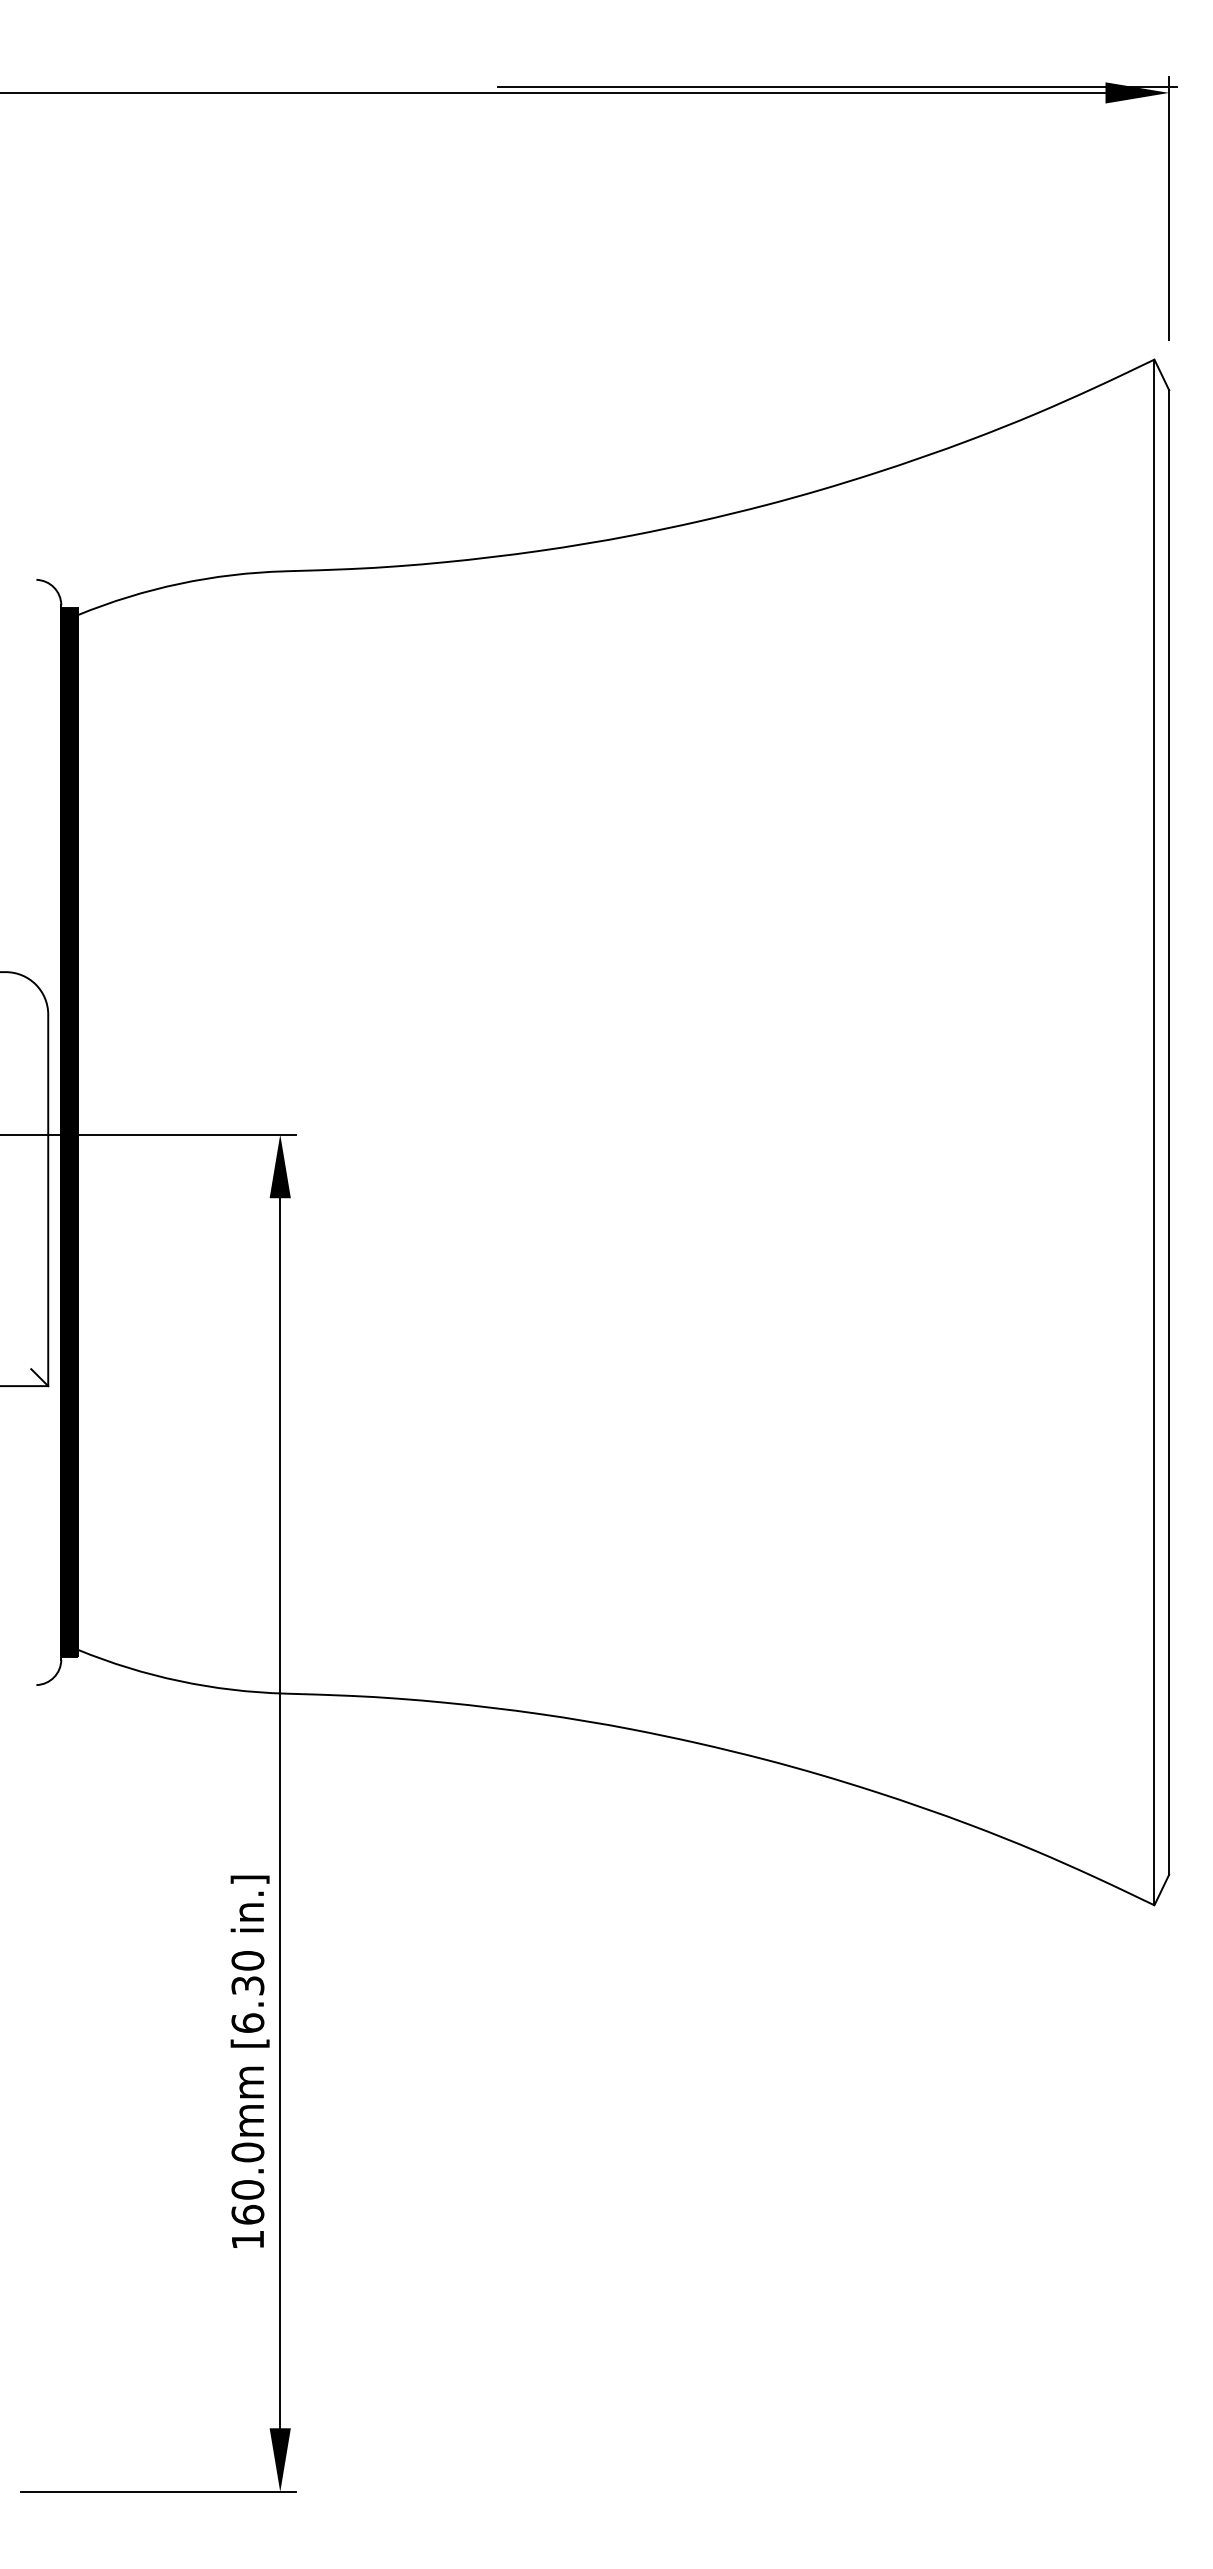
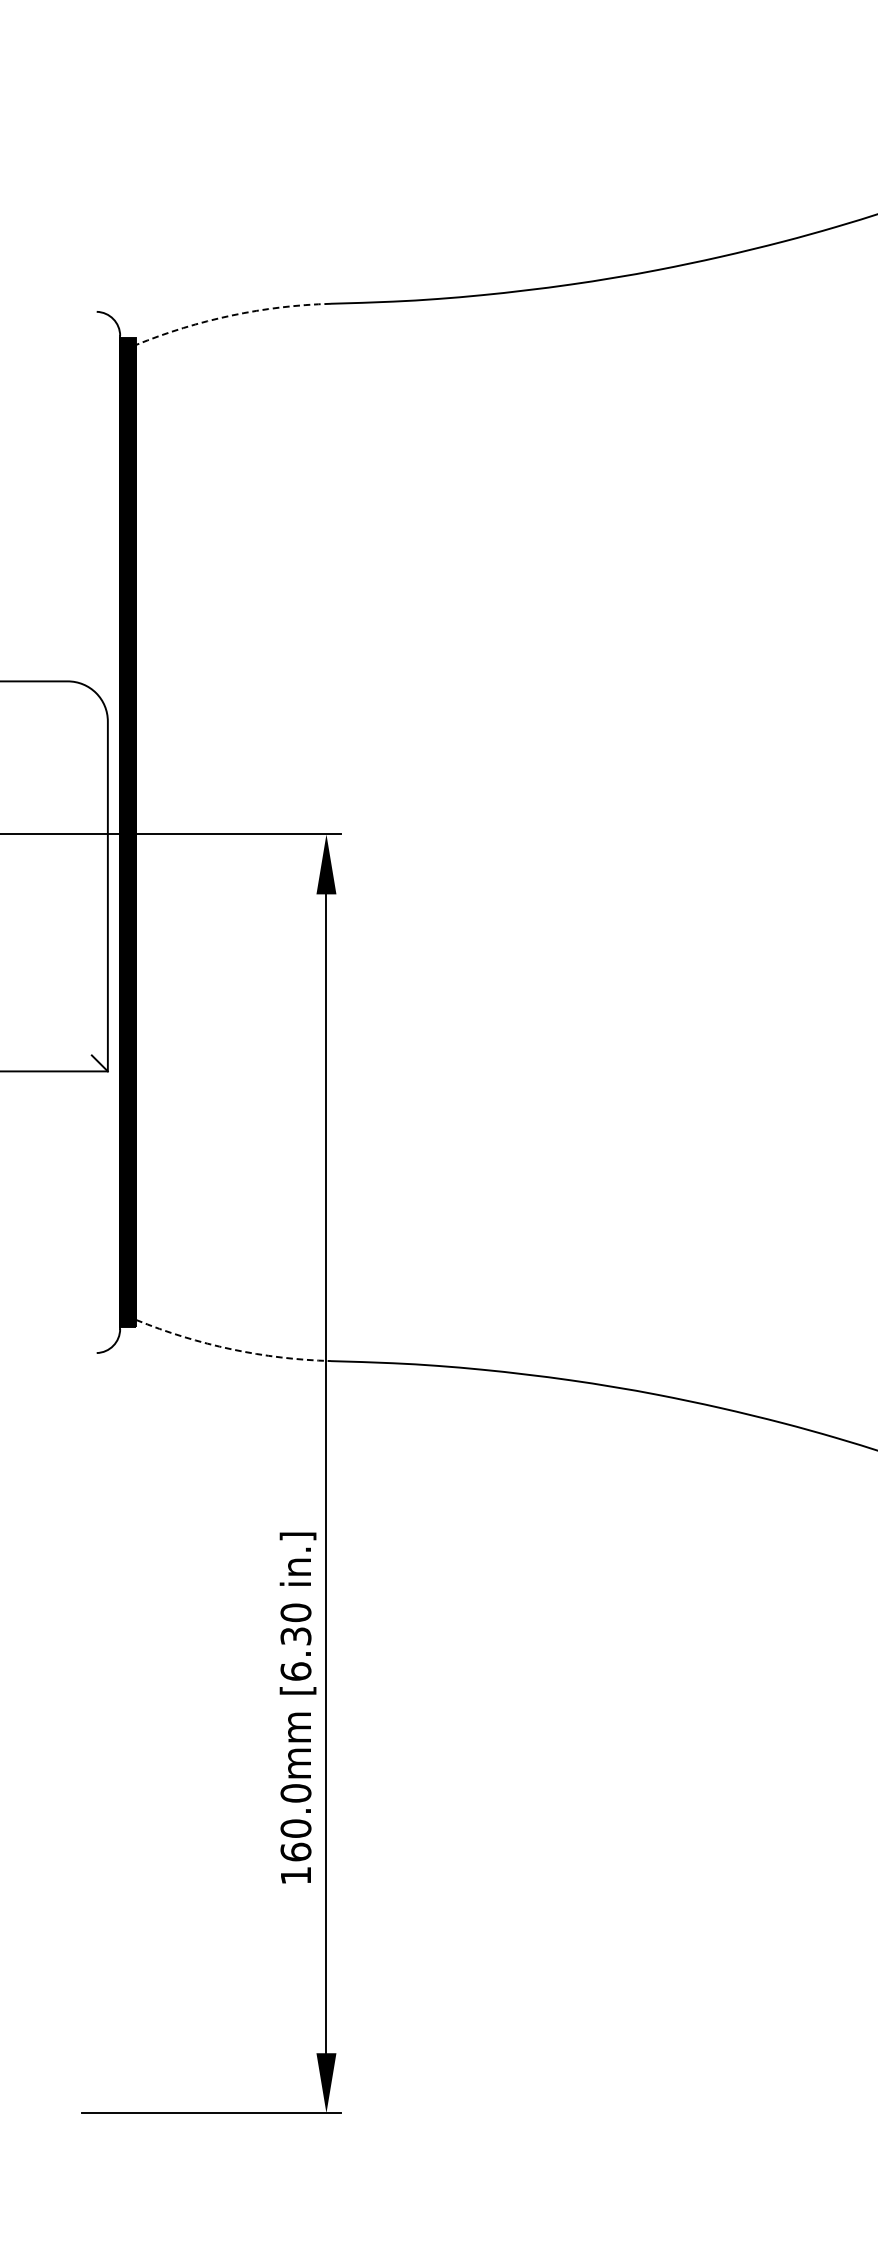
arc: (179, 583) -> (231, 315), solid -> dashed
arc: (179, 1681) -> (231, 1349), solid -> dashed

